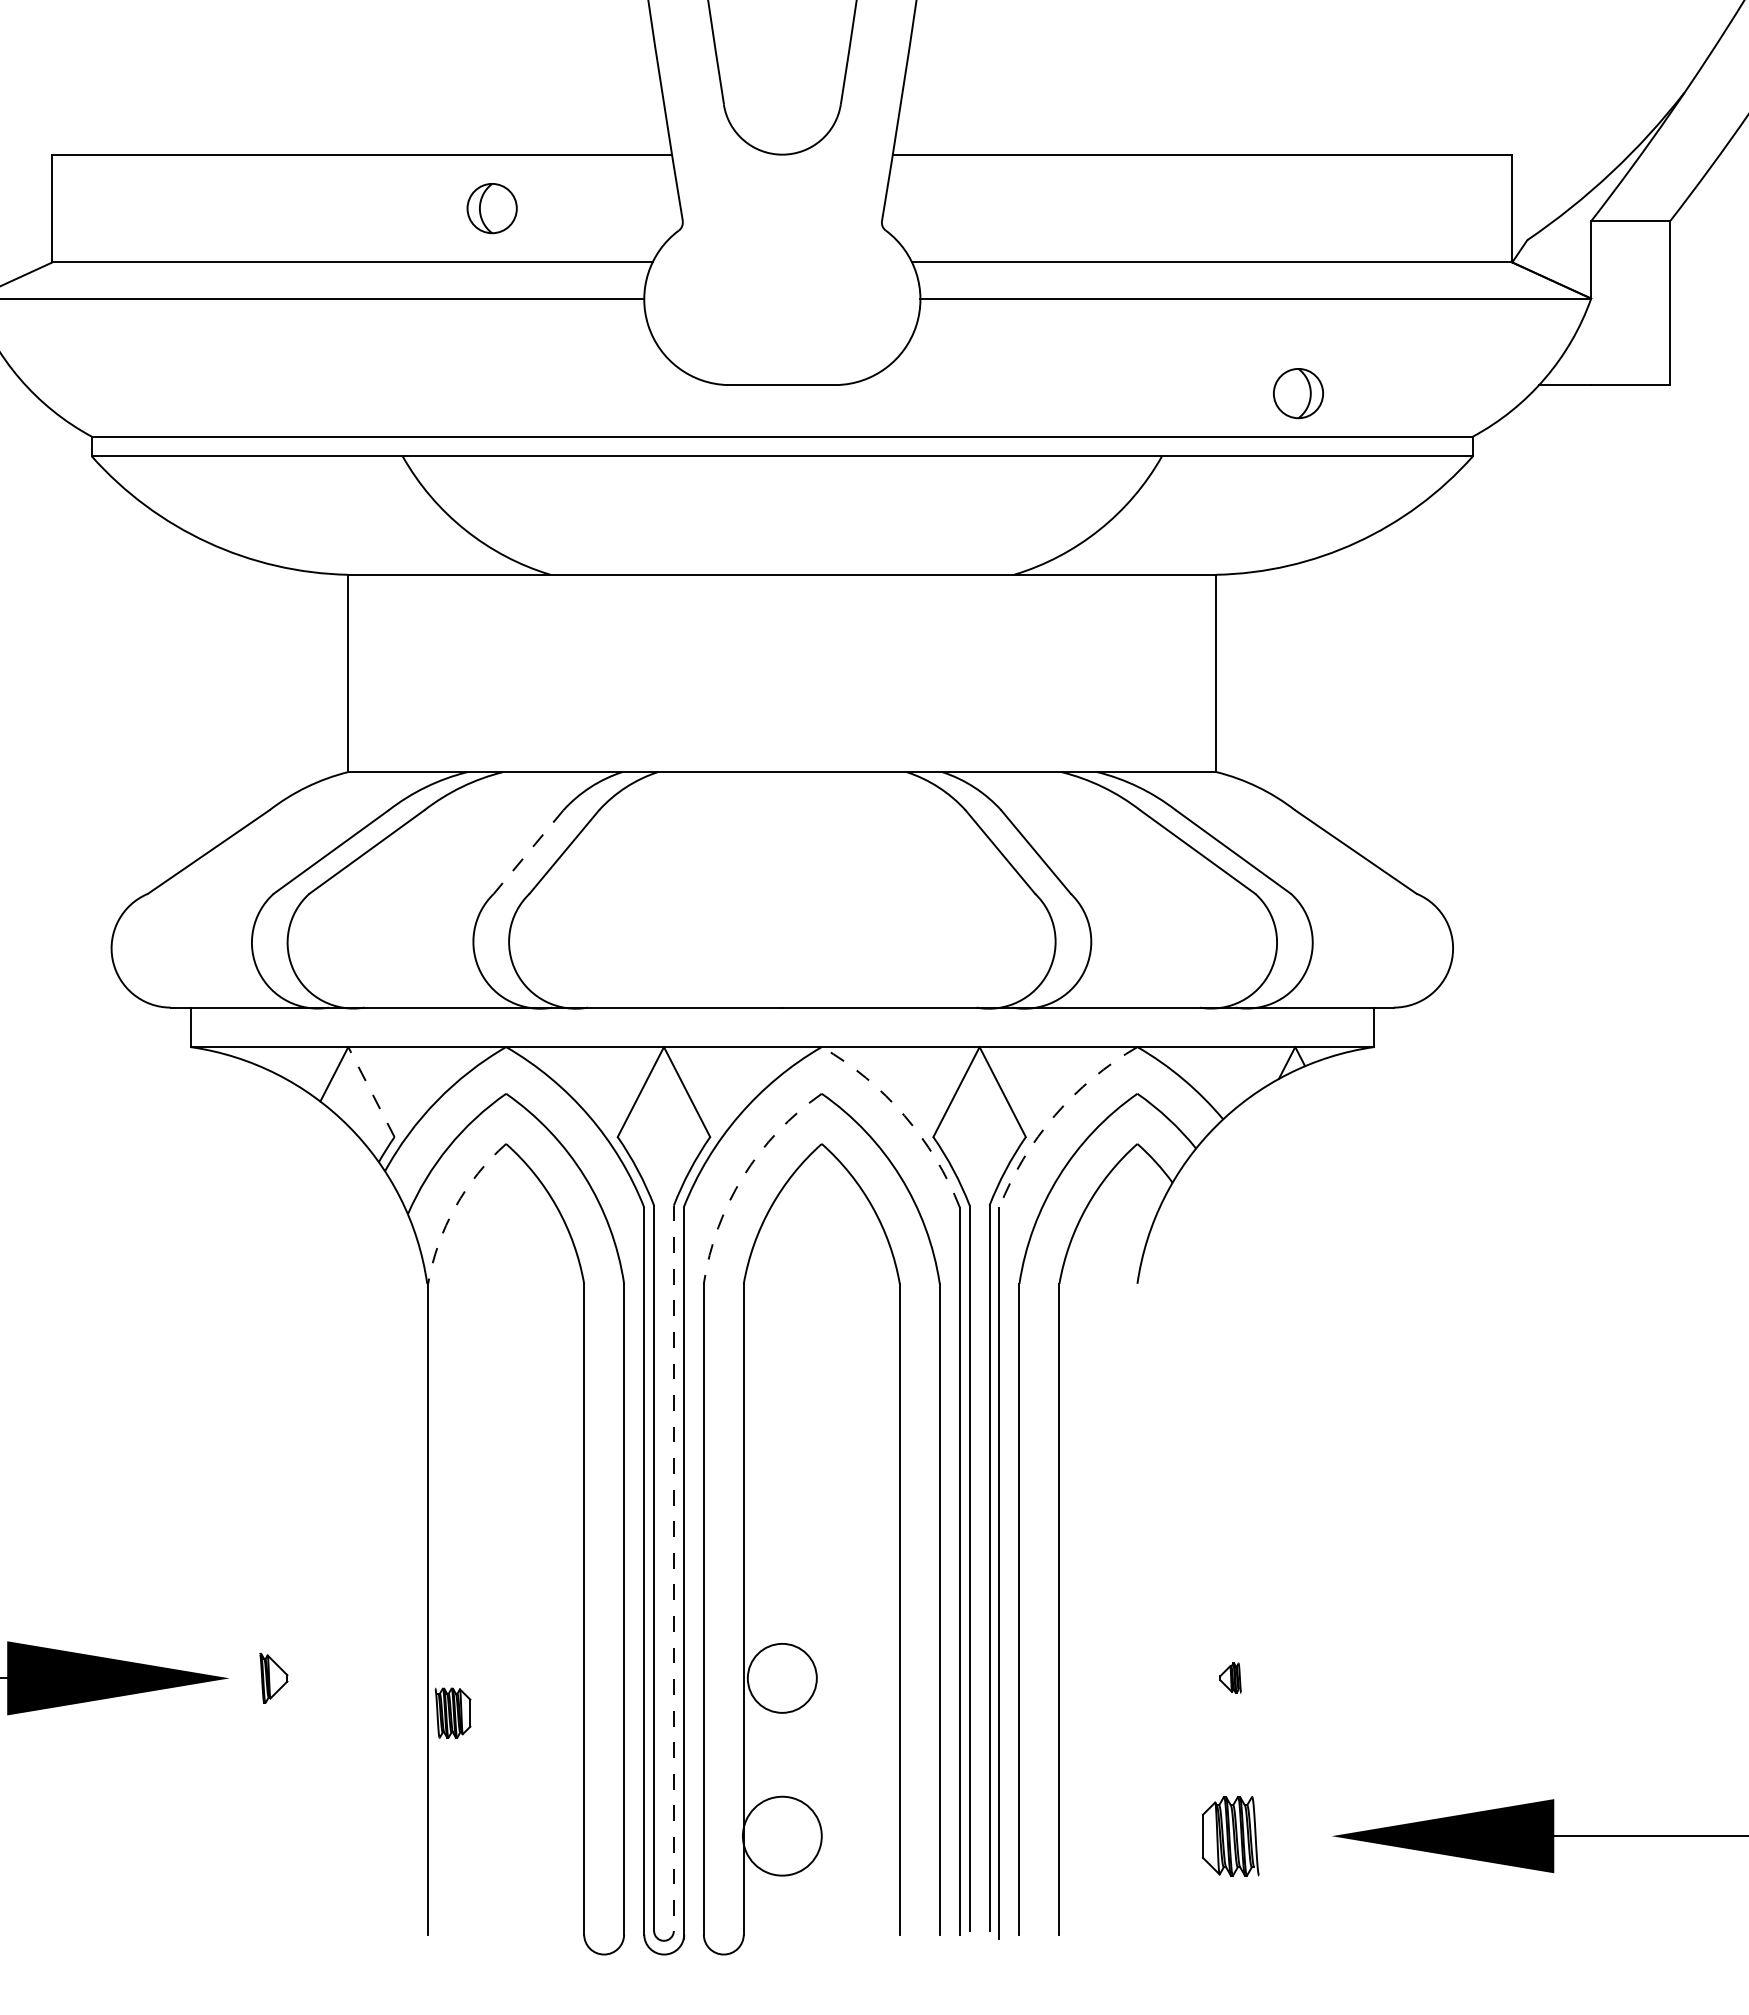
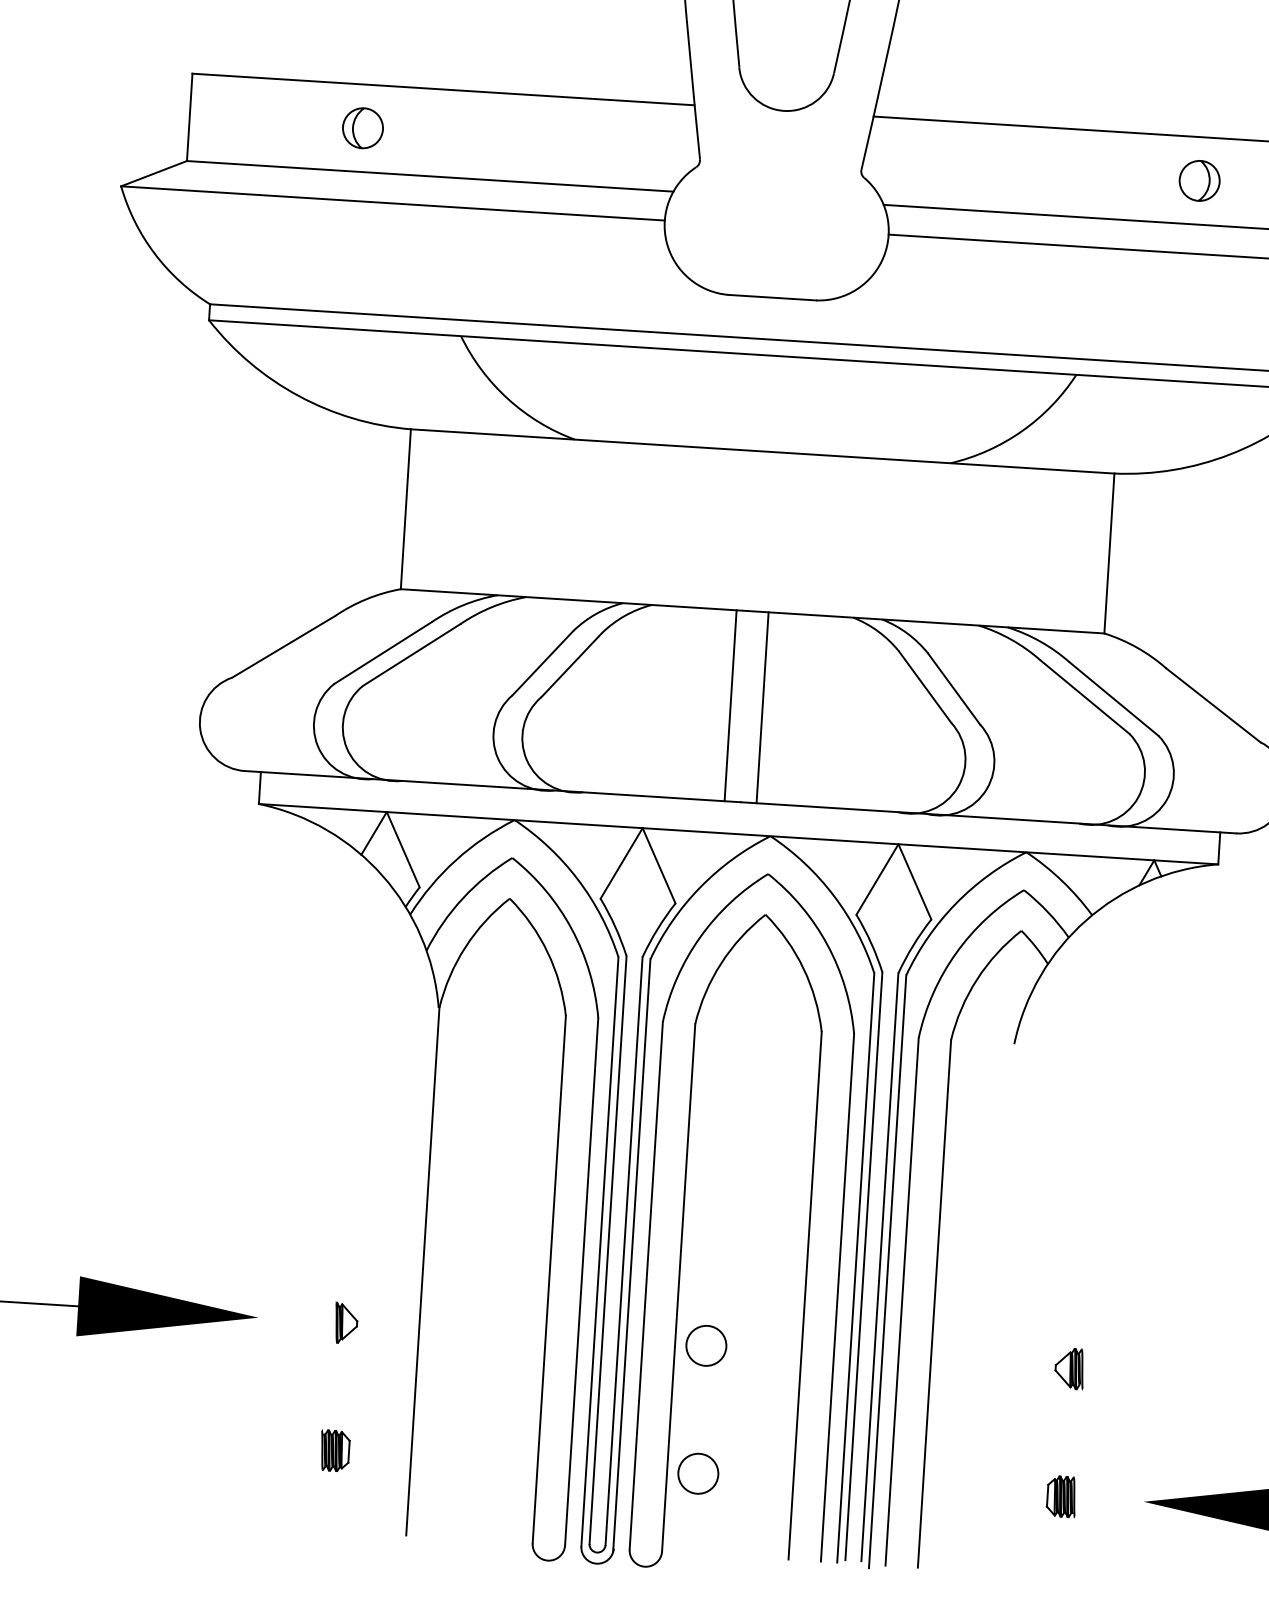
part: (491, 208) -> (362, 128), moved
part: (1298, 393) -> (1199, 180), moved
line: (528, 852) -> (542, 663), dashed -> solid
line: (762, 889) -> (730, 705), added
line: (802, 889) -> (762, 707), added
line: (371, 1092) -> (403, 850), dashed -> solid
arc: (904, 1115) -> (834, 895), dashed -> solid
arc: (1054, 1115) -> (955, 903), dashed -> solid
arc: (743, 1176) -> (700, 937), dashed -> solid
arc: (455, 1207) -> (465, 947), dashed -> solid
line: (673, 1568) -> (623, 1251), dashed -> solid
part: (1230, 1677) -> (1069, 1368), size x1.67
part: (273, 1678) -> (345, 1323), moved
circle: (782, 1678) -> (706, 1345), size x0.71
part: (452, 1712) -> (334, 1450), moved
circle: (782, 1835) -> (698, 1473), size x0.62
part: (1230, 1835) -> (1061, 1496), size x0.62

